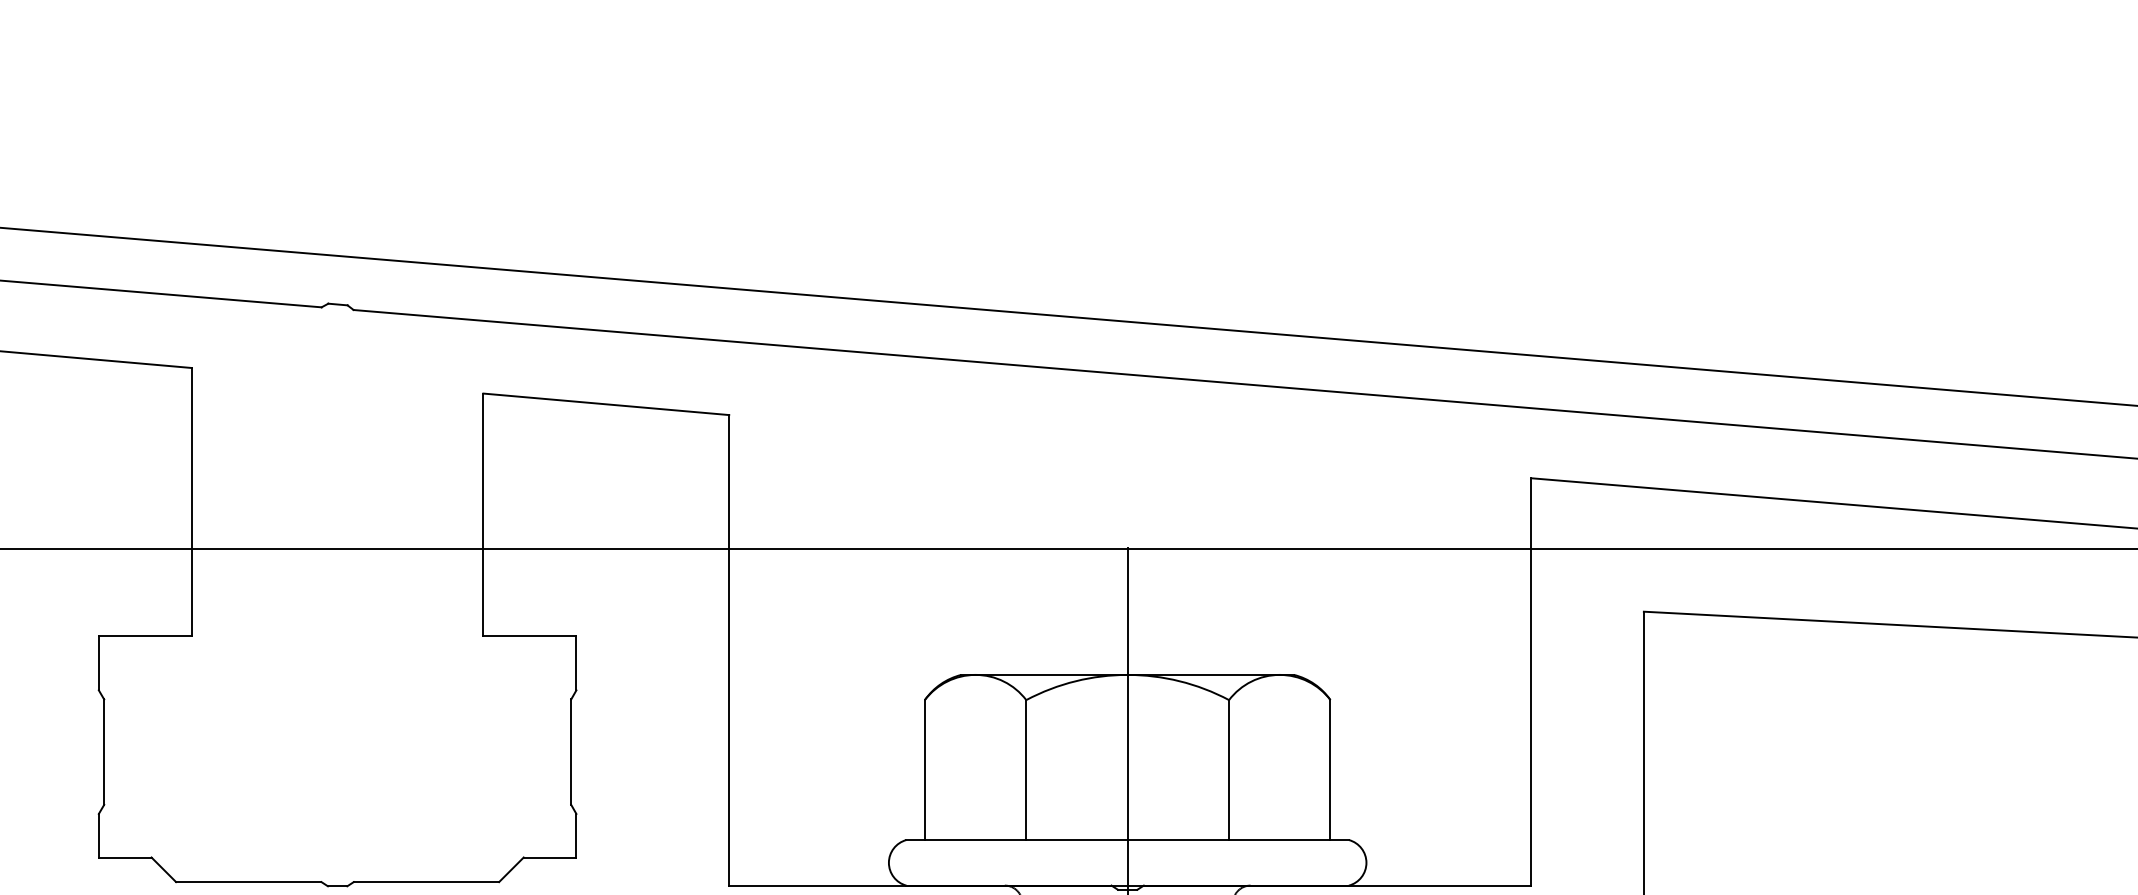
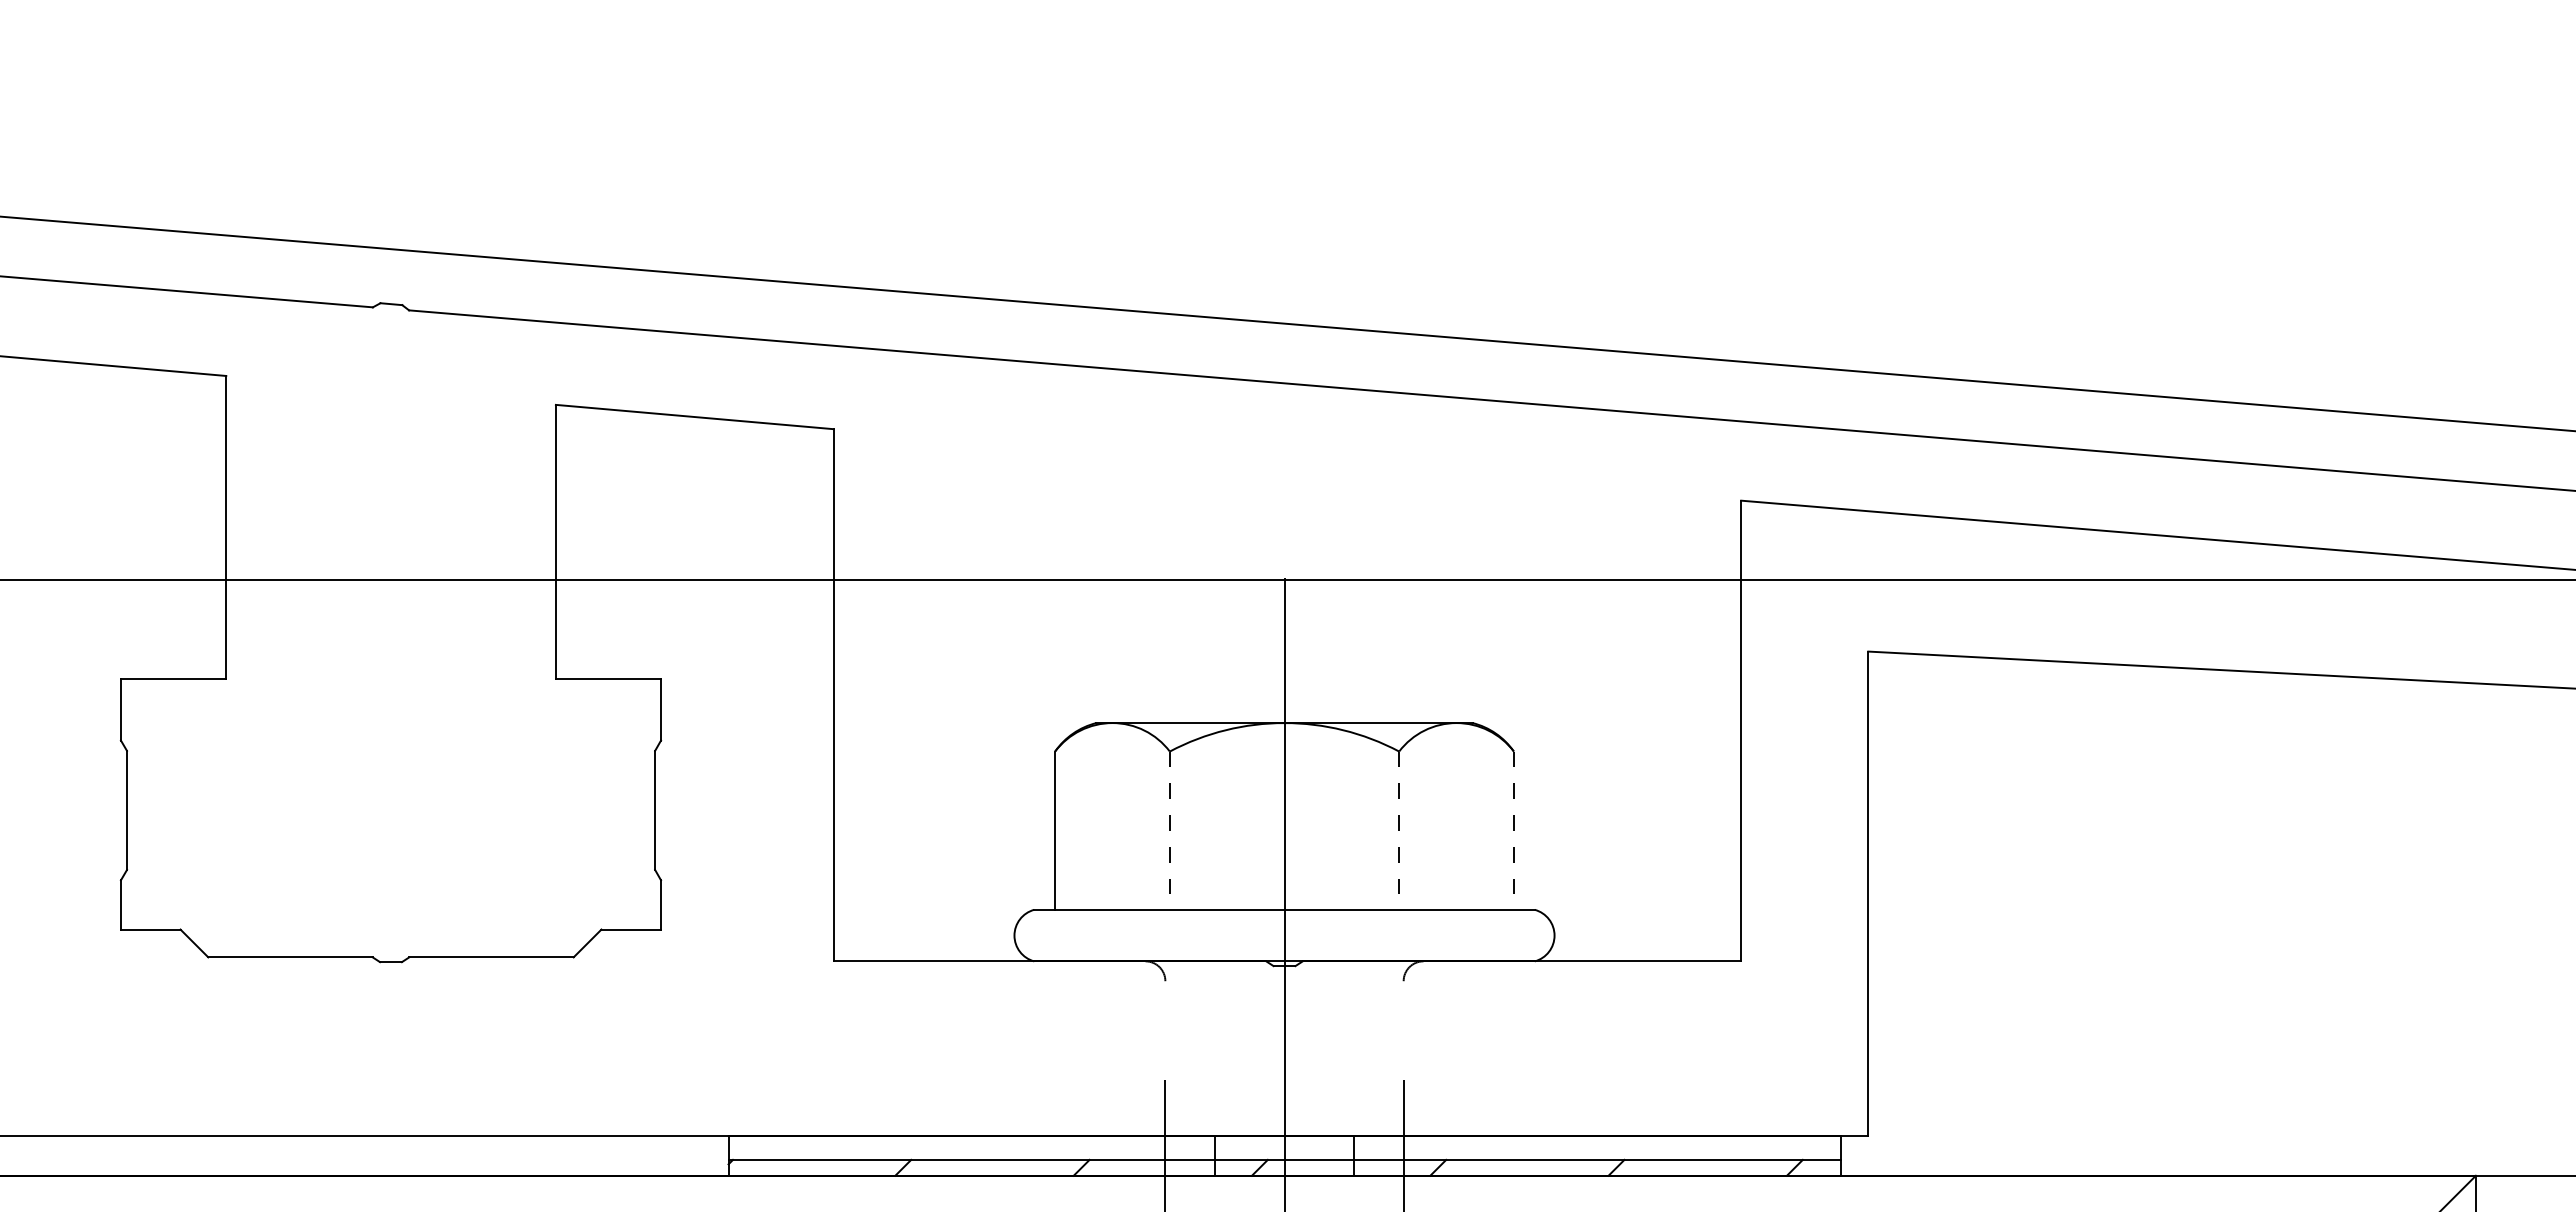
line: (1025, 770) -> (1169, 831), solid -> dashed
line: (1229, 770) -> (1399, 831), solid -> dashed
line: (1330, 770) -> (1513, 831), solid -> dashed

